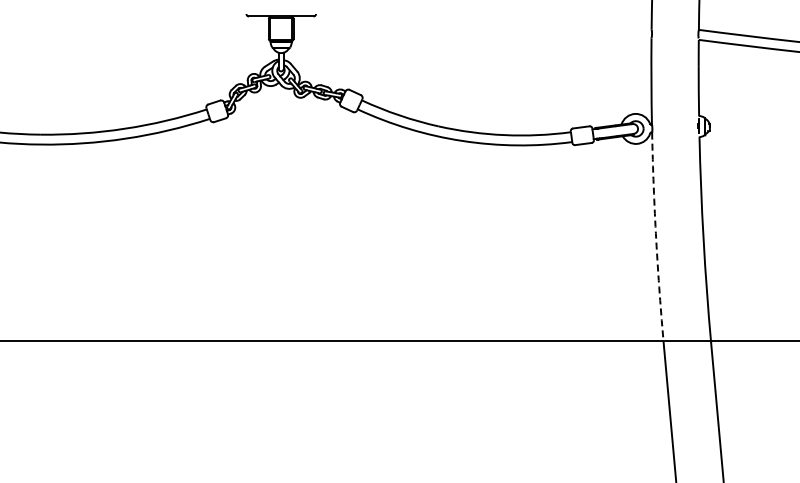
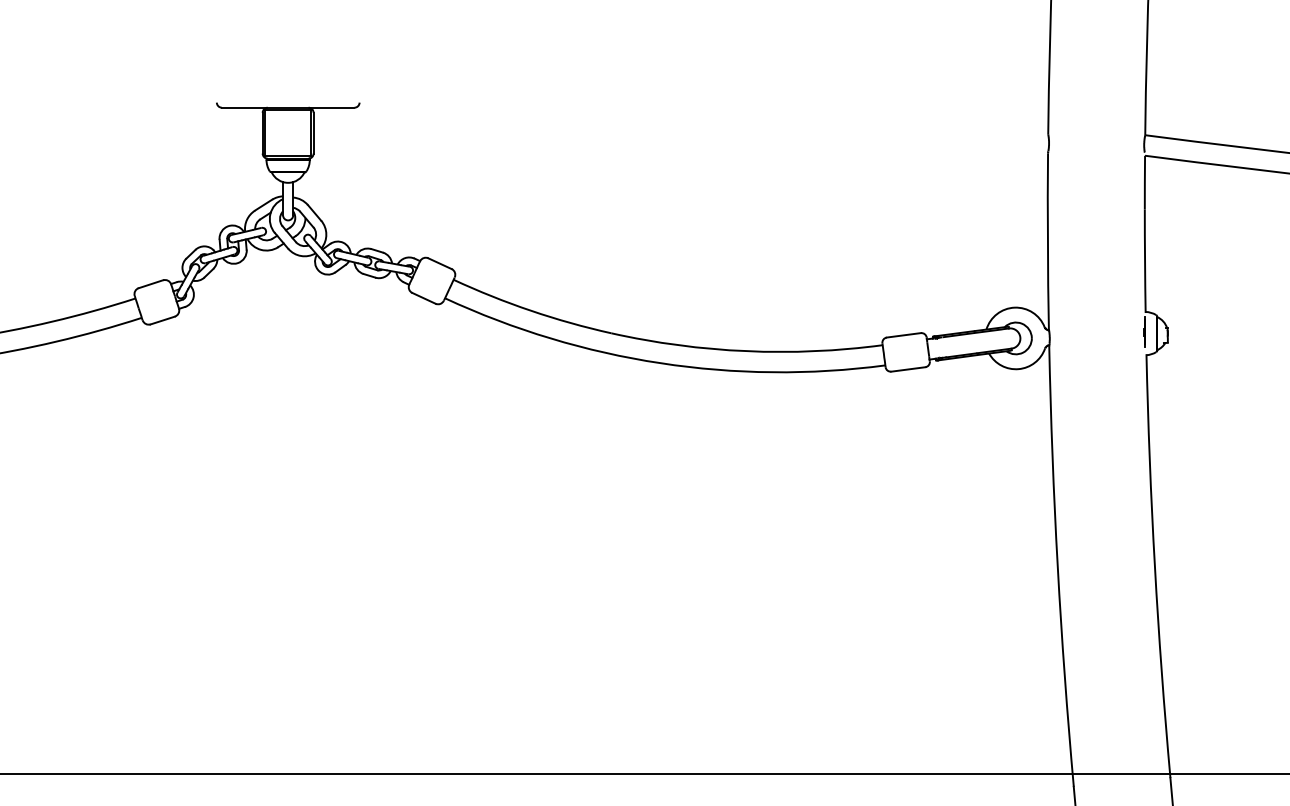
arc: (656, 240) -> (1058, 567), dashed -> solid

